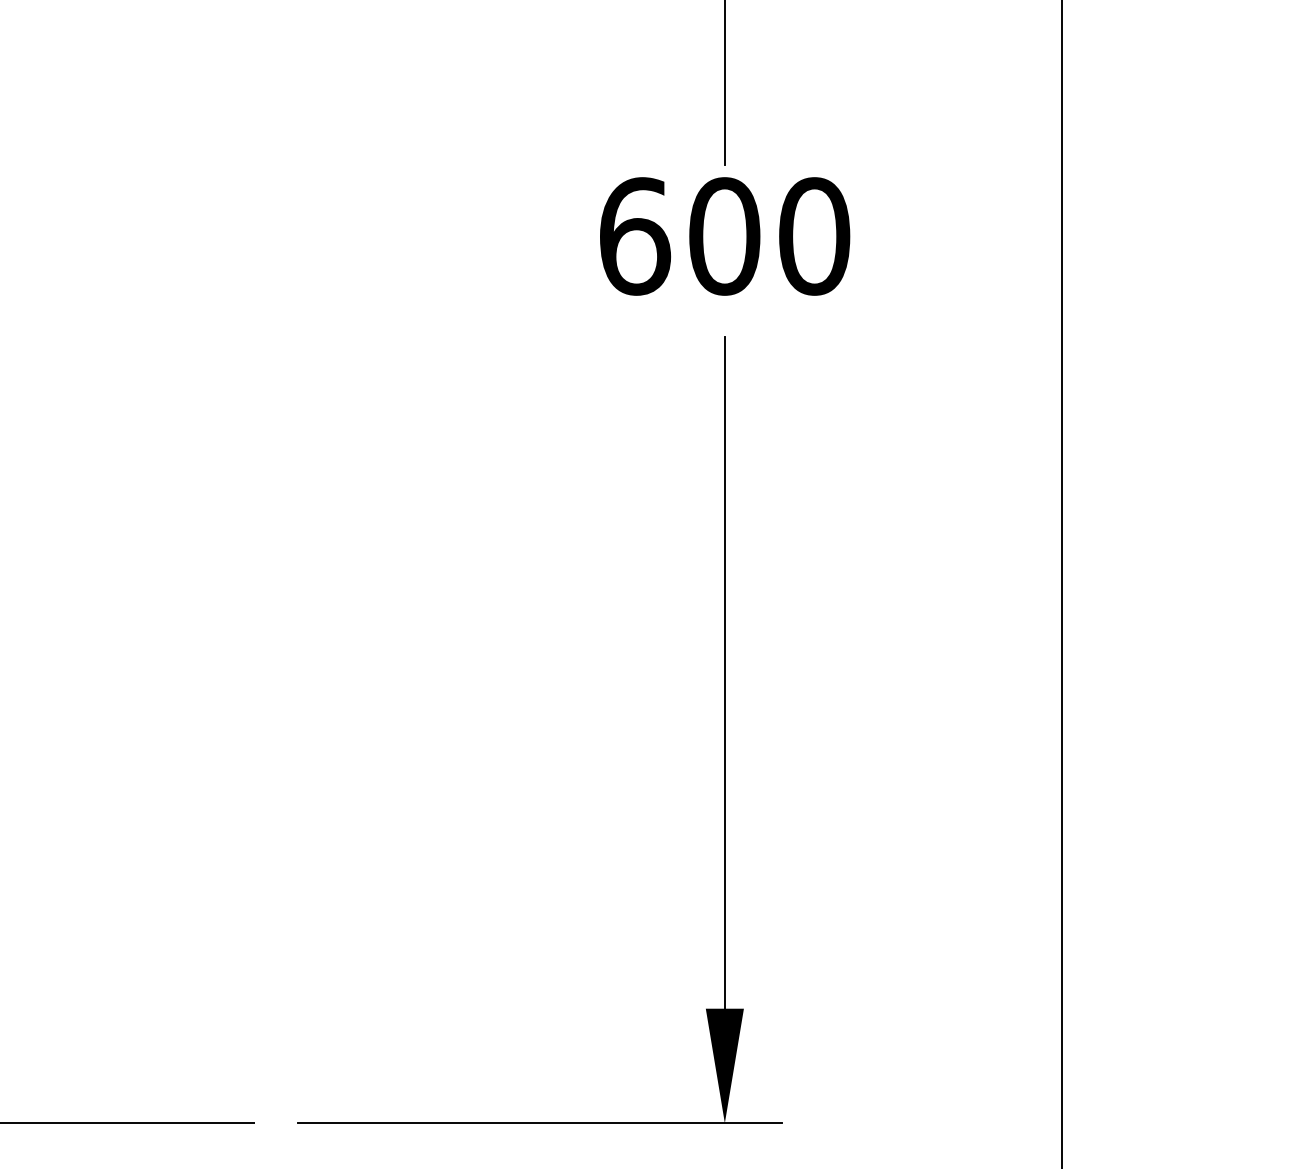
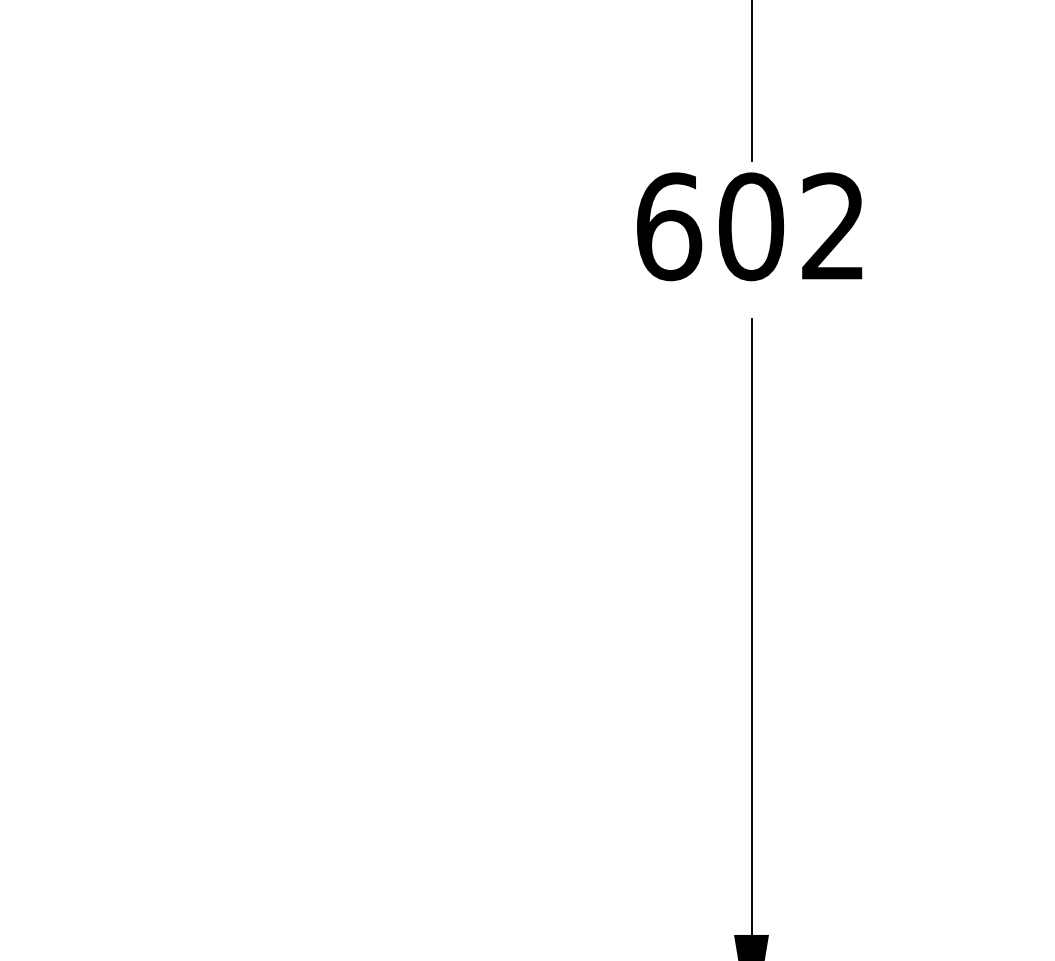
text: (814, 236) -> (833, 226), 600 -> 602

